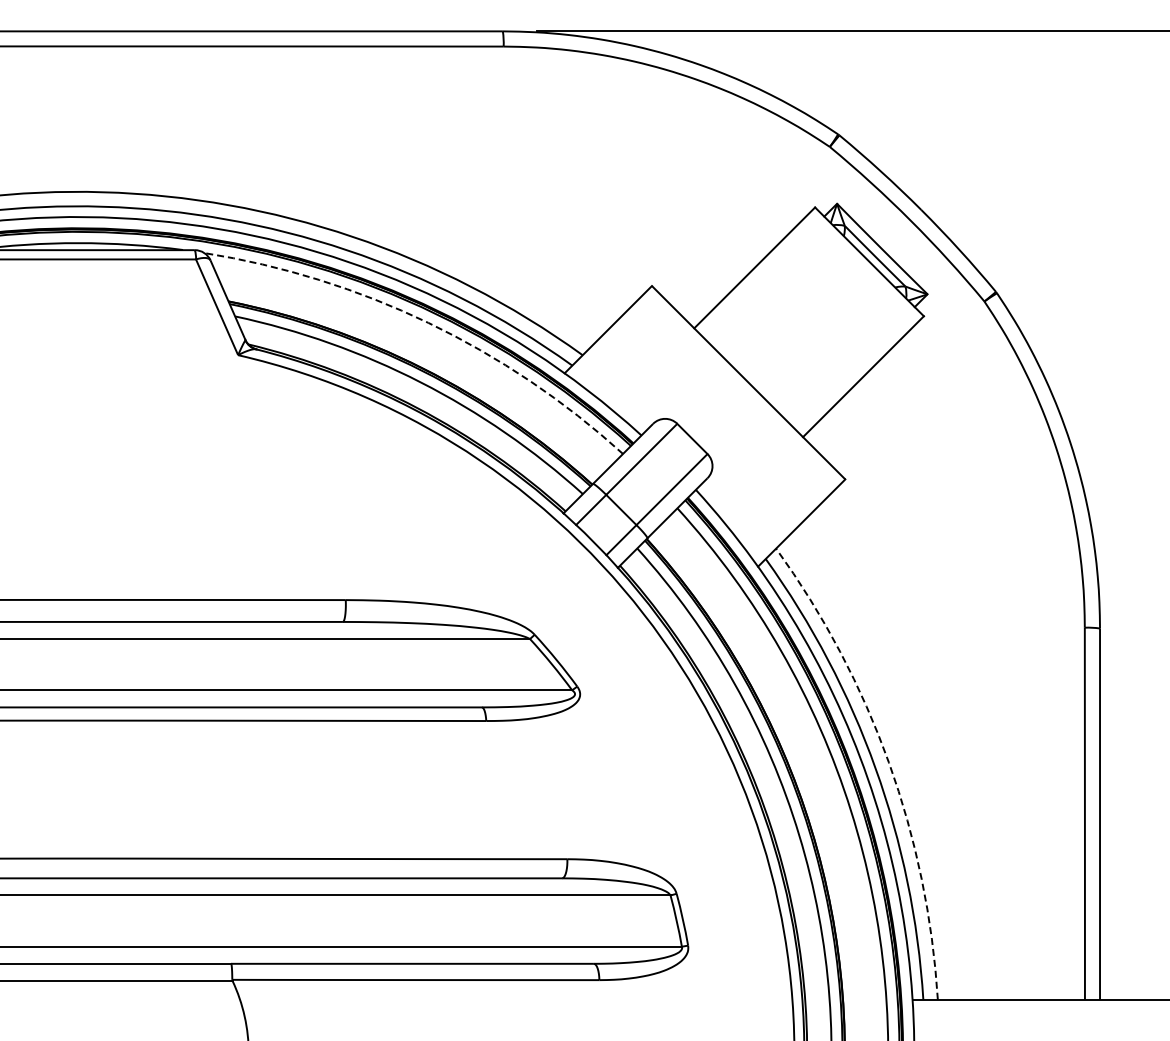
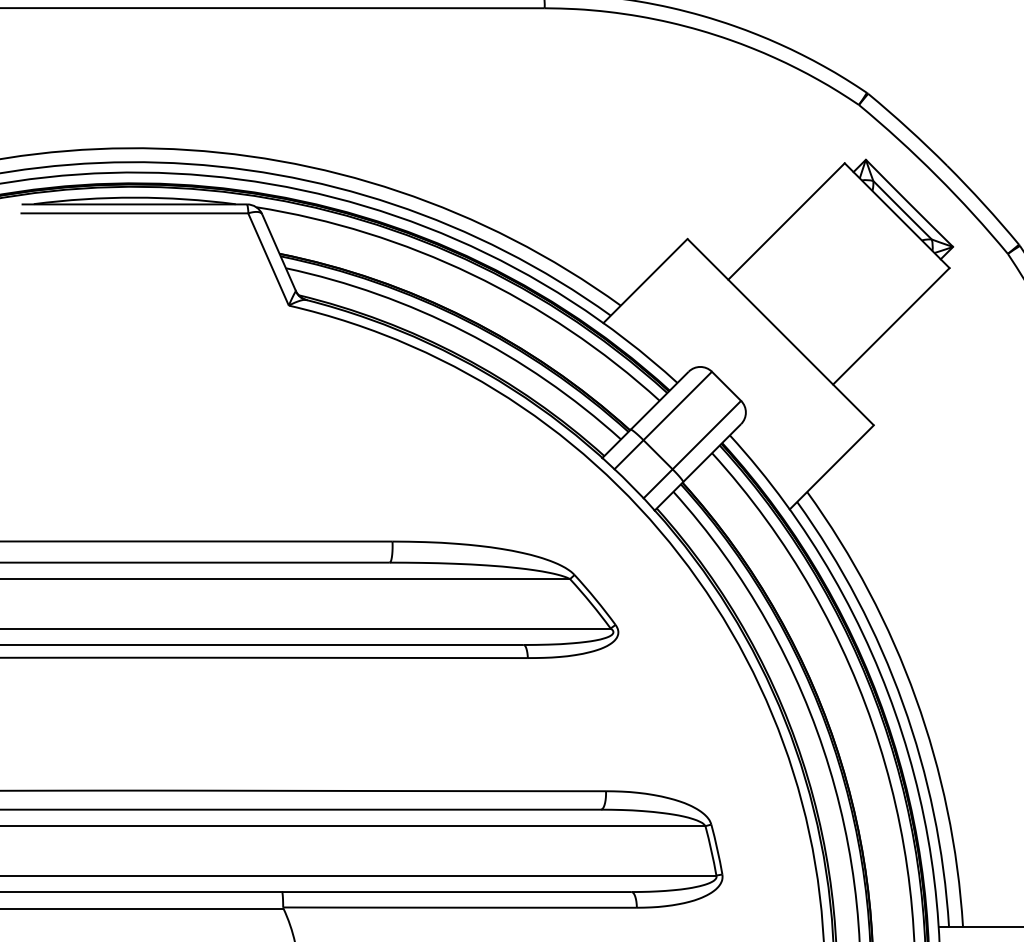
arc: (428, 322) -> (472, 274), dashed -> solid
arc: (888, 762) -> (915, 698), dashed -> solid

